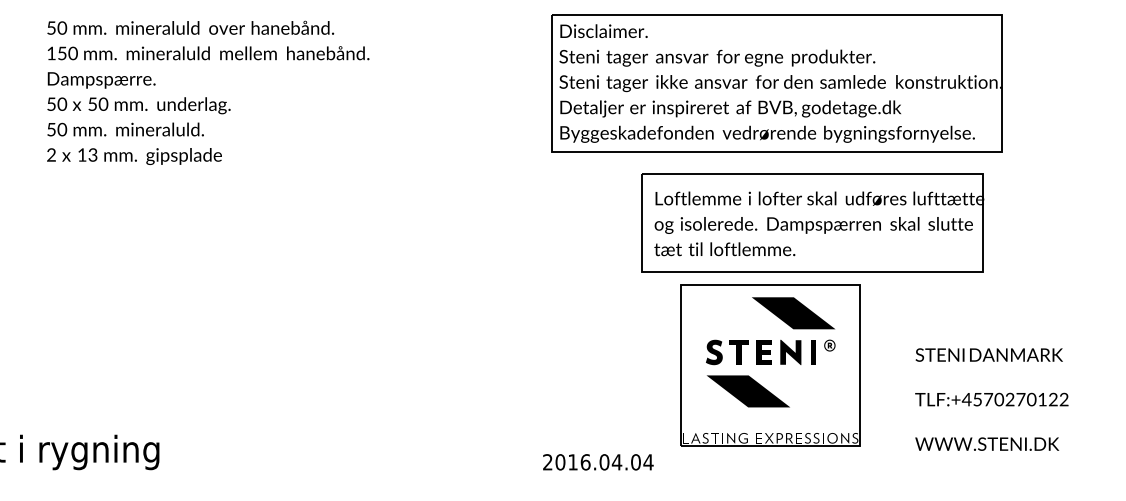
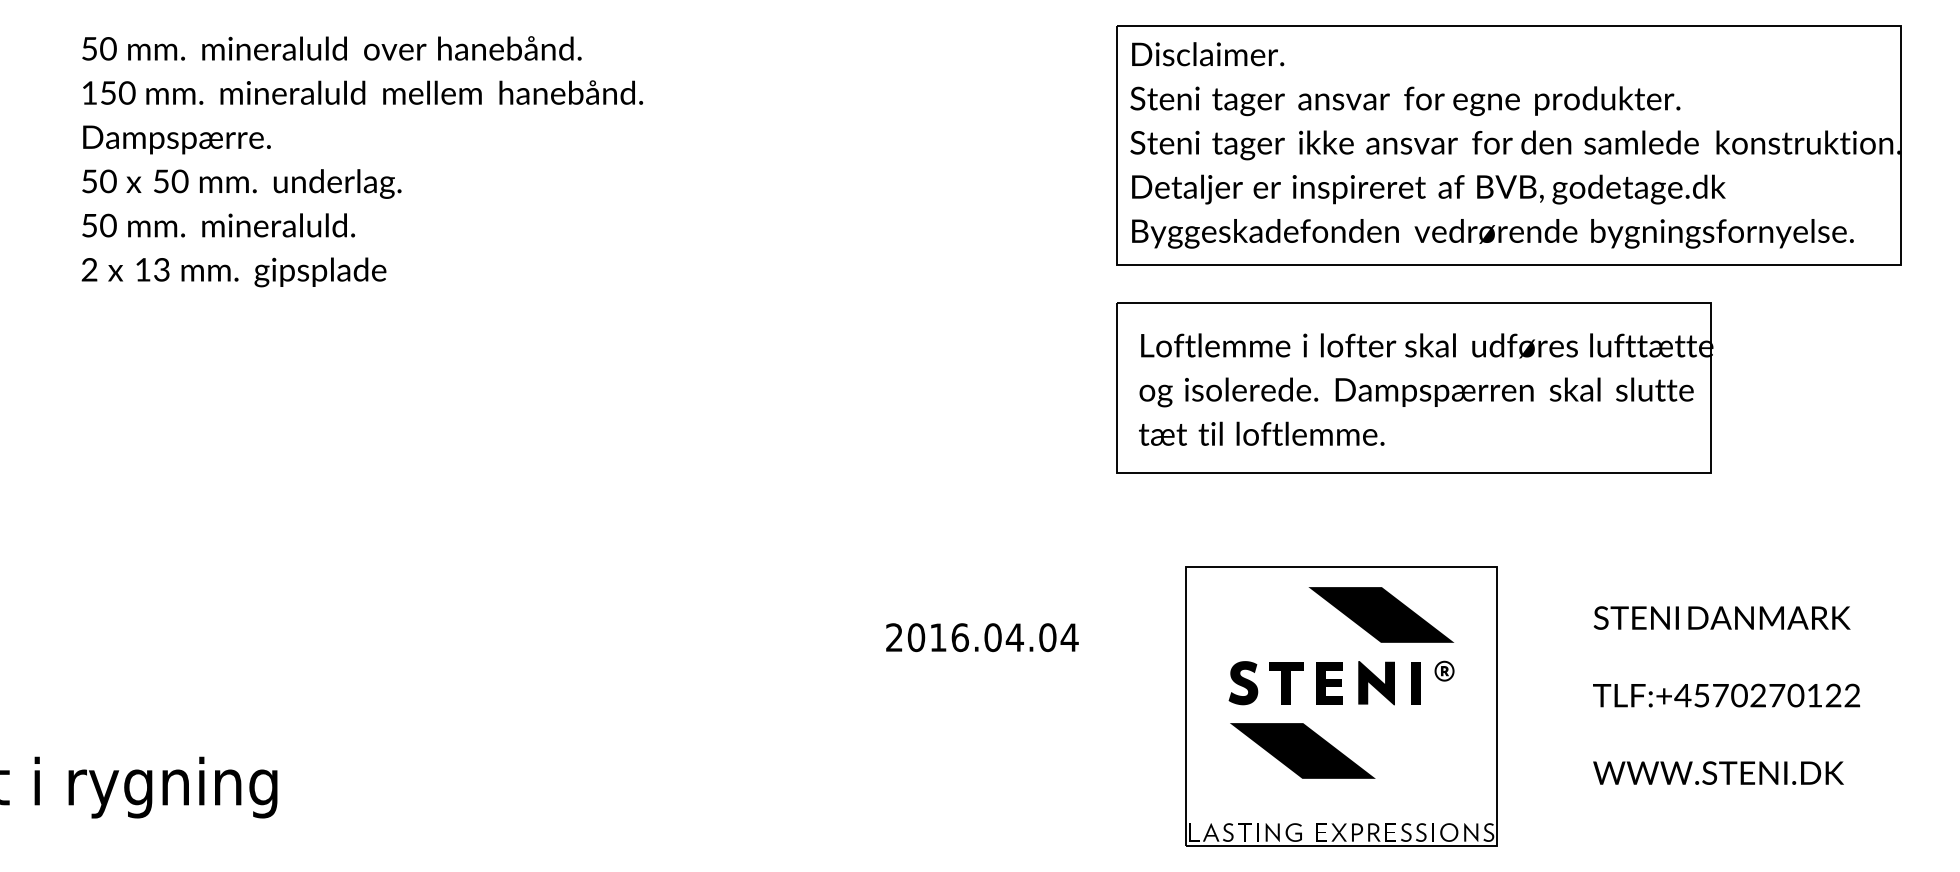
part: (776, 83) -> (1508, 145), moved
part: (770, 365) -> (1341, 705), moved
text: (598, 462) -> (982, 637), moved

